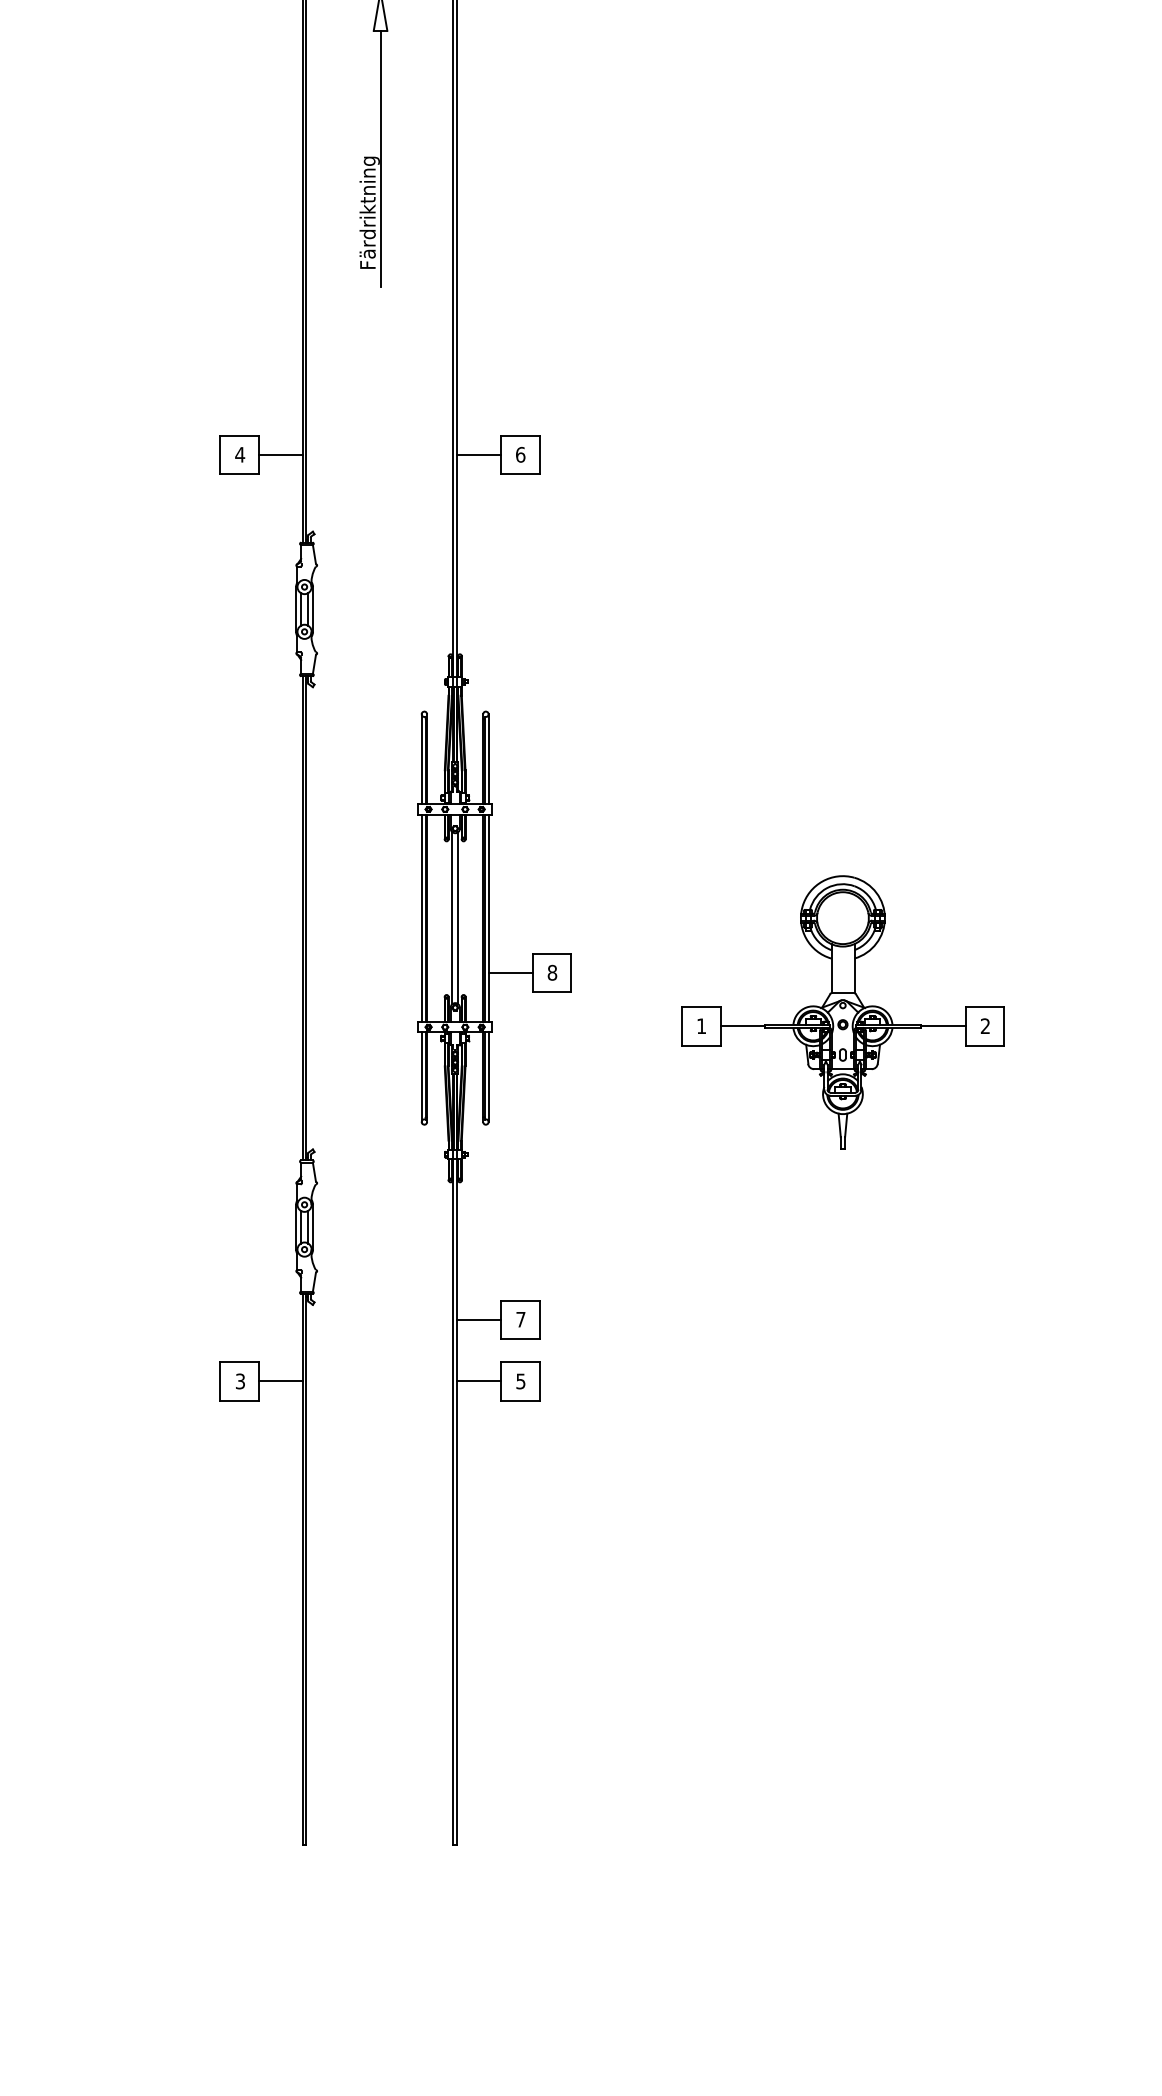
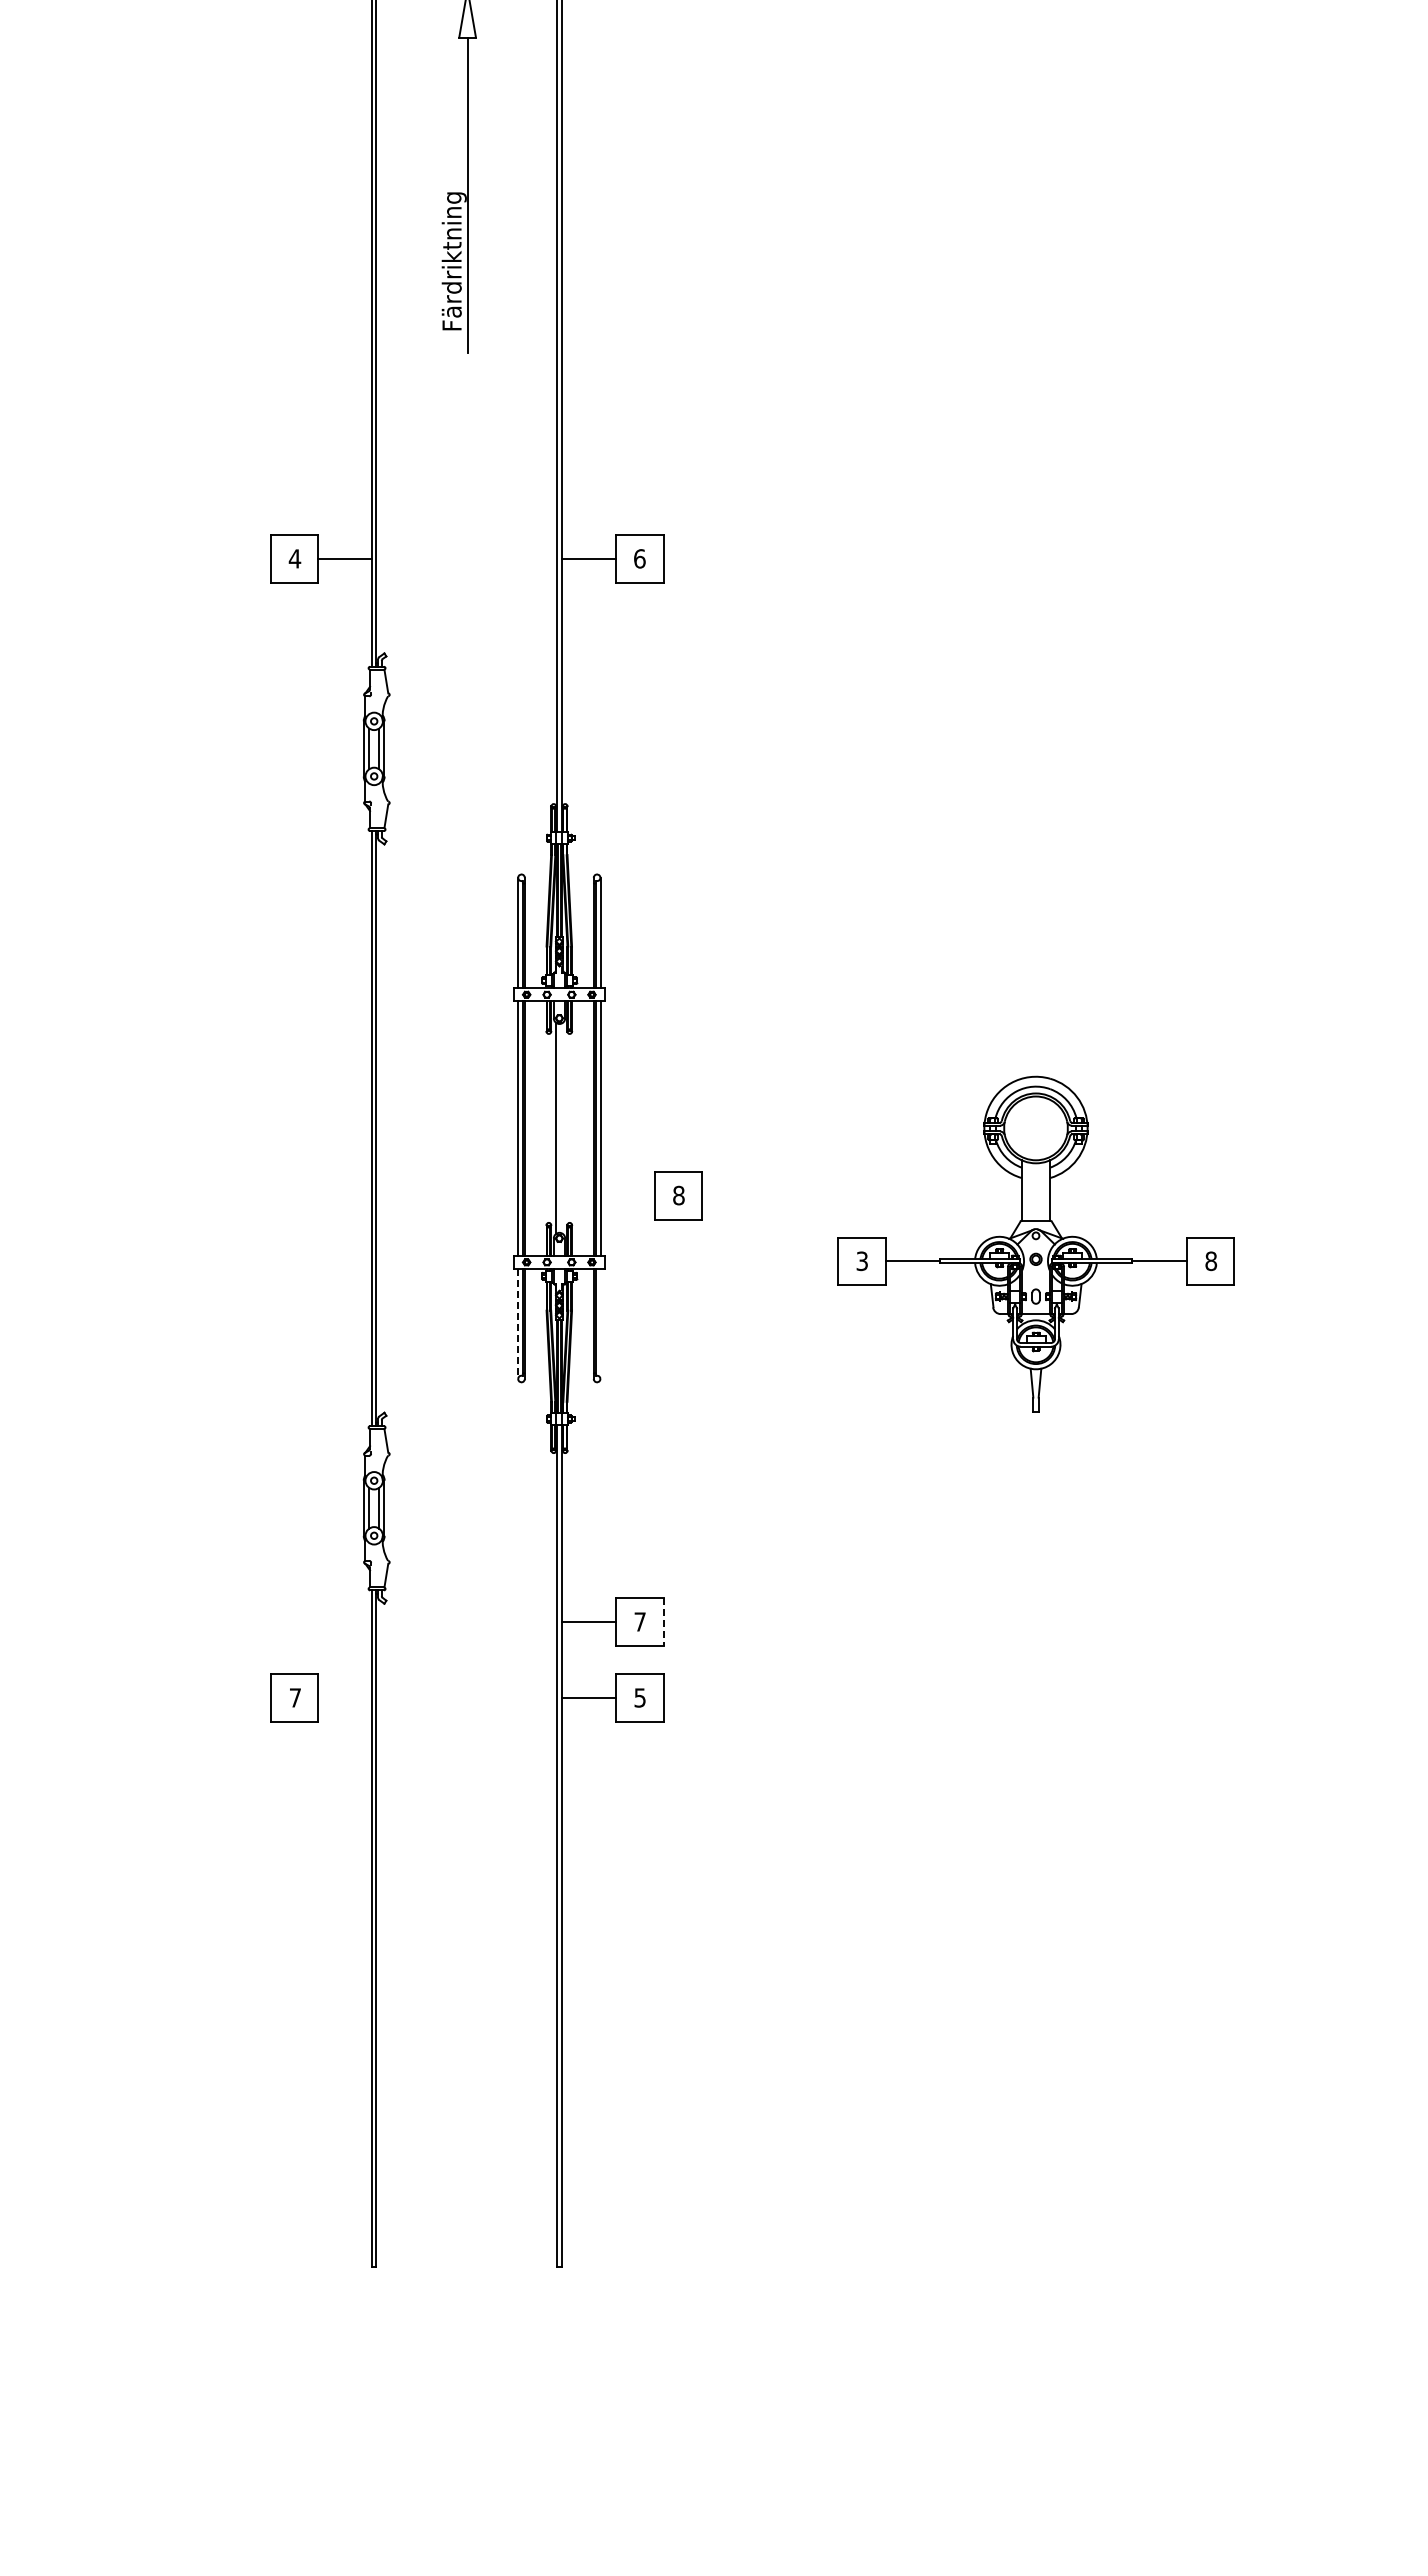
line: (458, 918) -> (563, 1128), removed
line: (510, 972) -> (627, 1195), removed
text: (700, 1026) -> (861, 1261), 1 -> 3
text: (985, 1026) -> (1211, 1261), 2 -> 8
line: (488, 1076) -> (600, 1323), removed
line: (421, 1077) -> (518, 1324), solid -> dashed
line: (539, 1320) -> (663, 1622), solid -> dashed
text: (239, 1381) -> (294, 1697), 3 -> 7
line: (281, 1381) -> (345, 1697), removed

